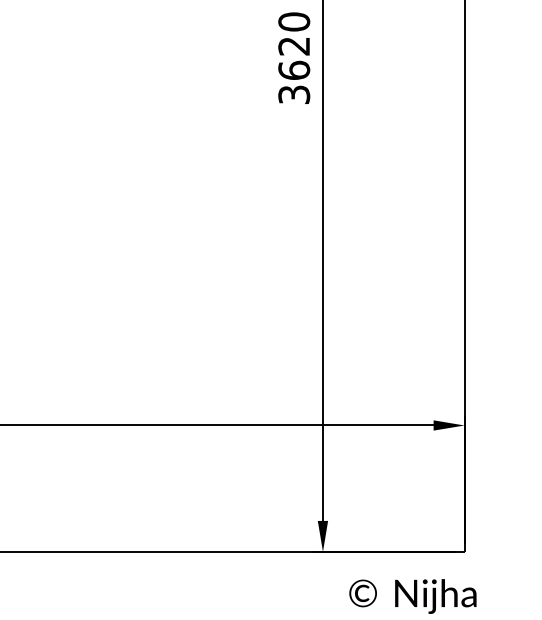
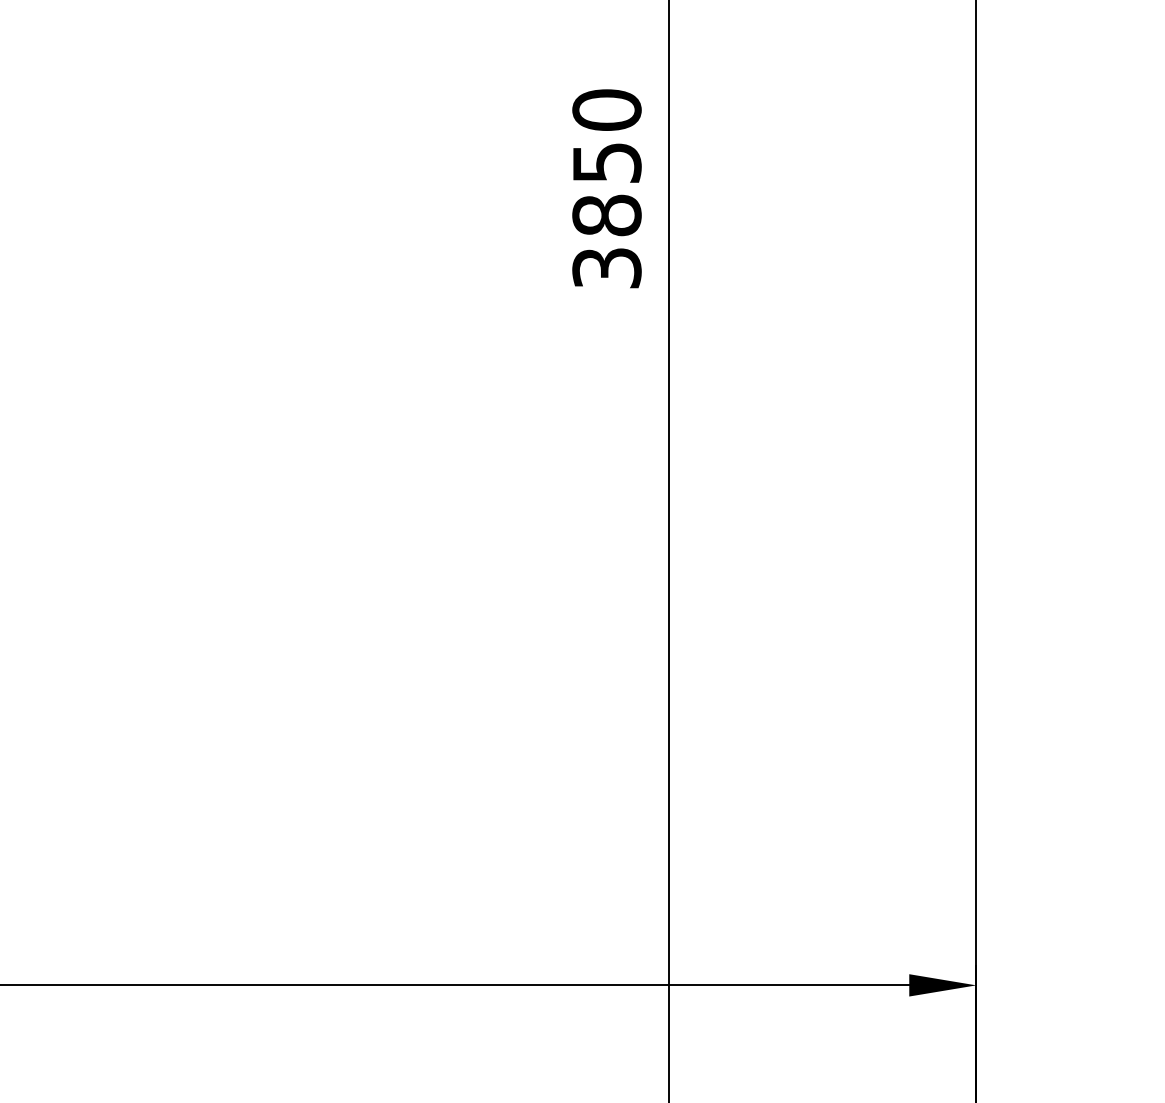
text: (294, 58) -> (607, 189), 3620 -> 3850

